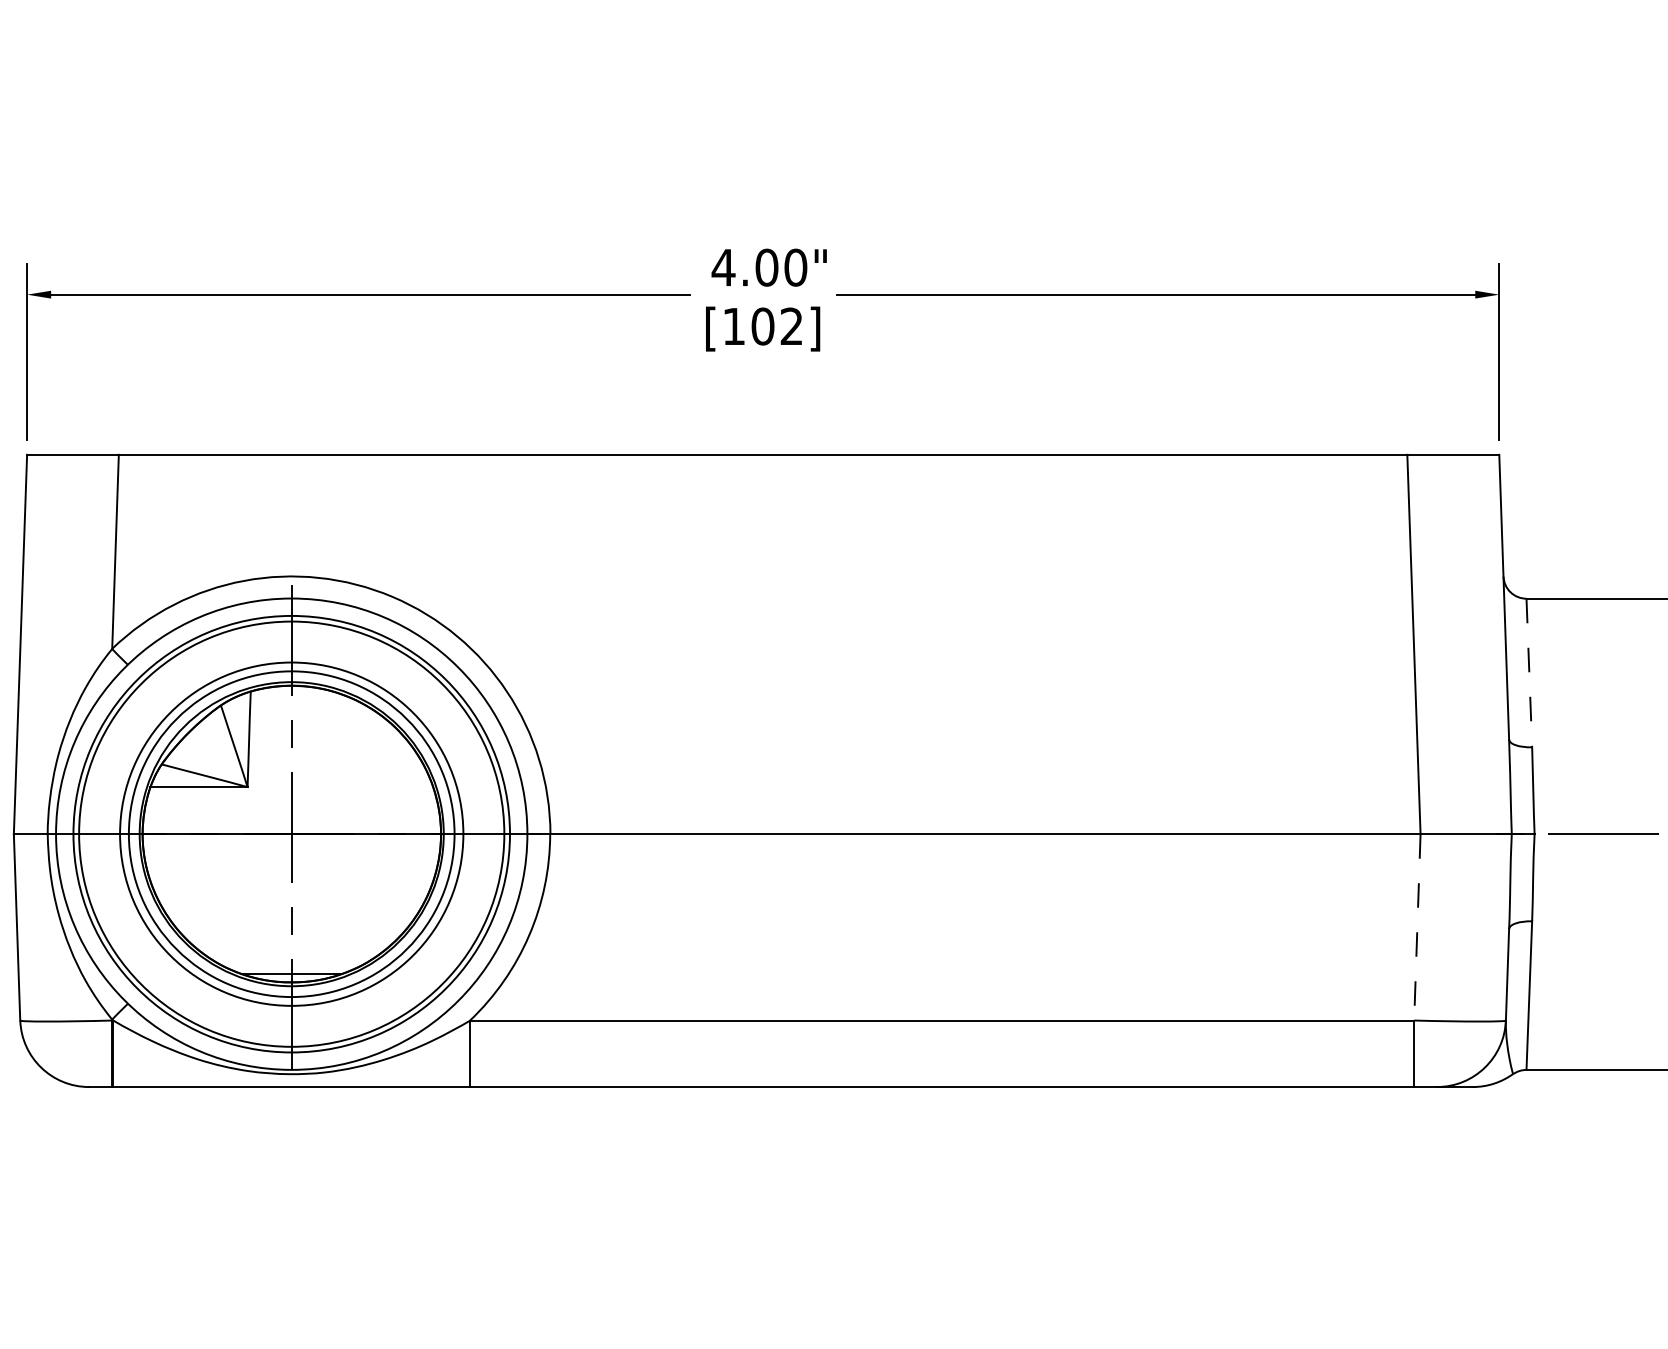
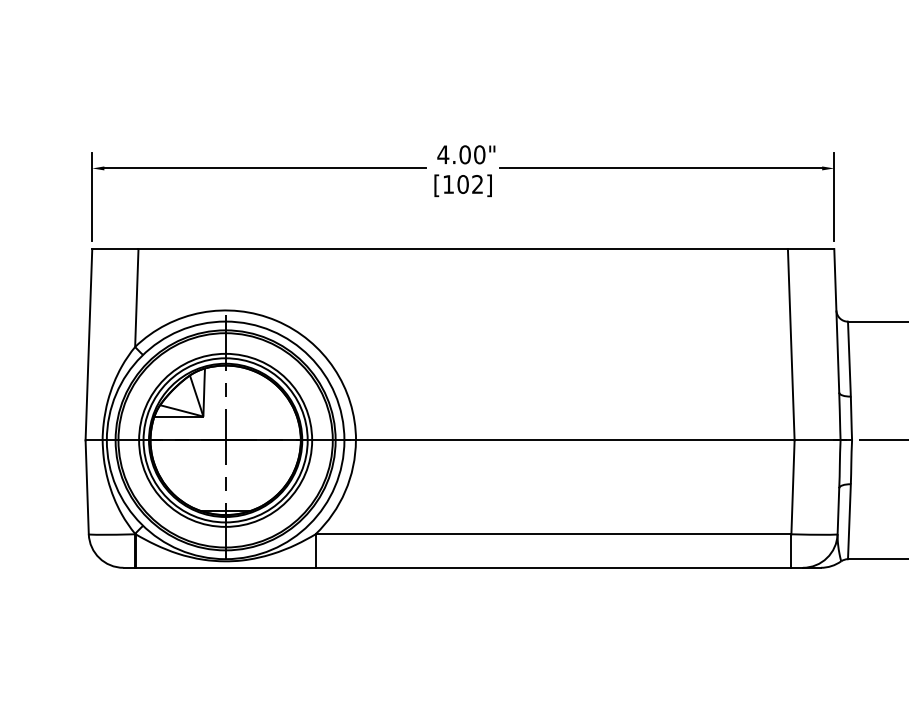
line: (1529, 673) -> (849, 359), dashed -> solid
line: (1418, 927) -> (793, 487), dashed -> solid

